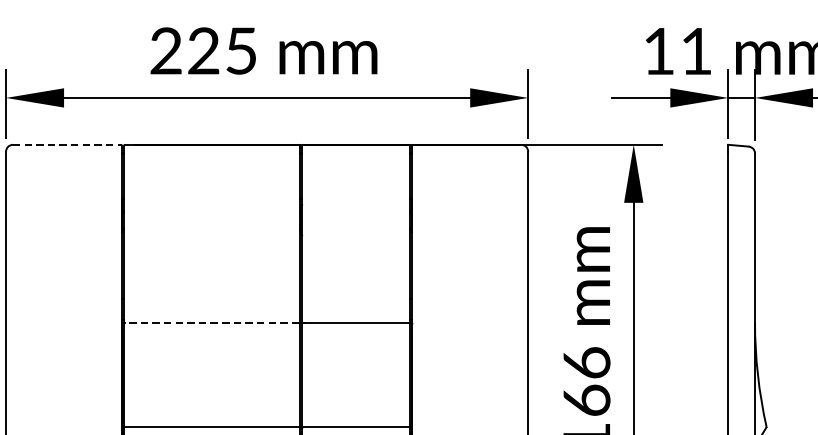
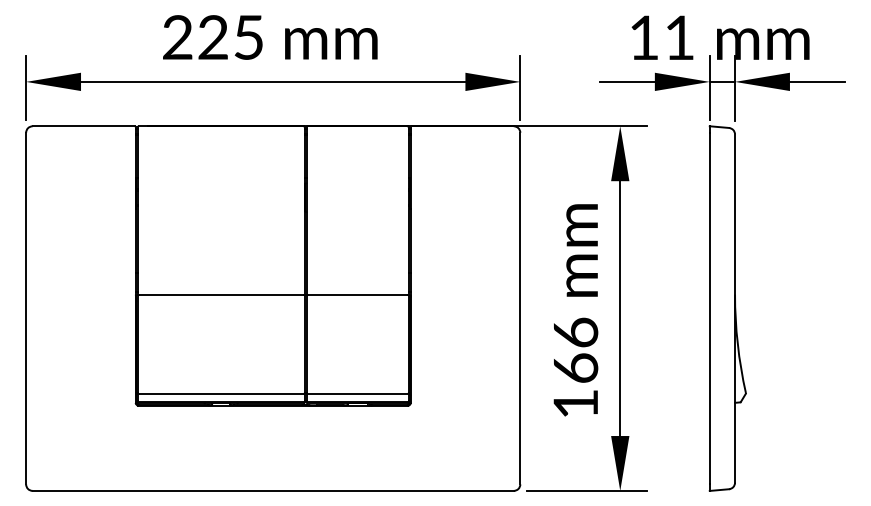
line: (67, 145) -> (84, 126), dashed -> solid
line: (211, 322) -> (220, 294), dashed -> solid

